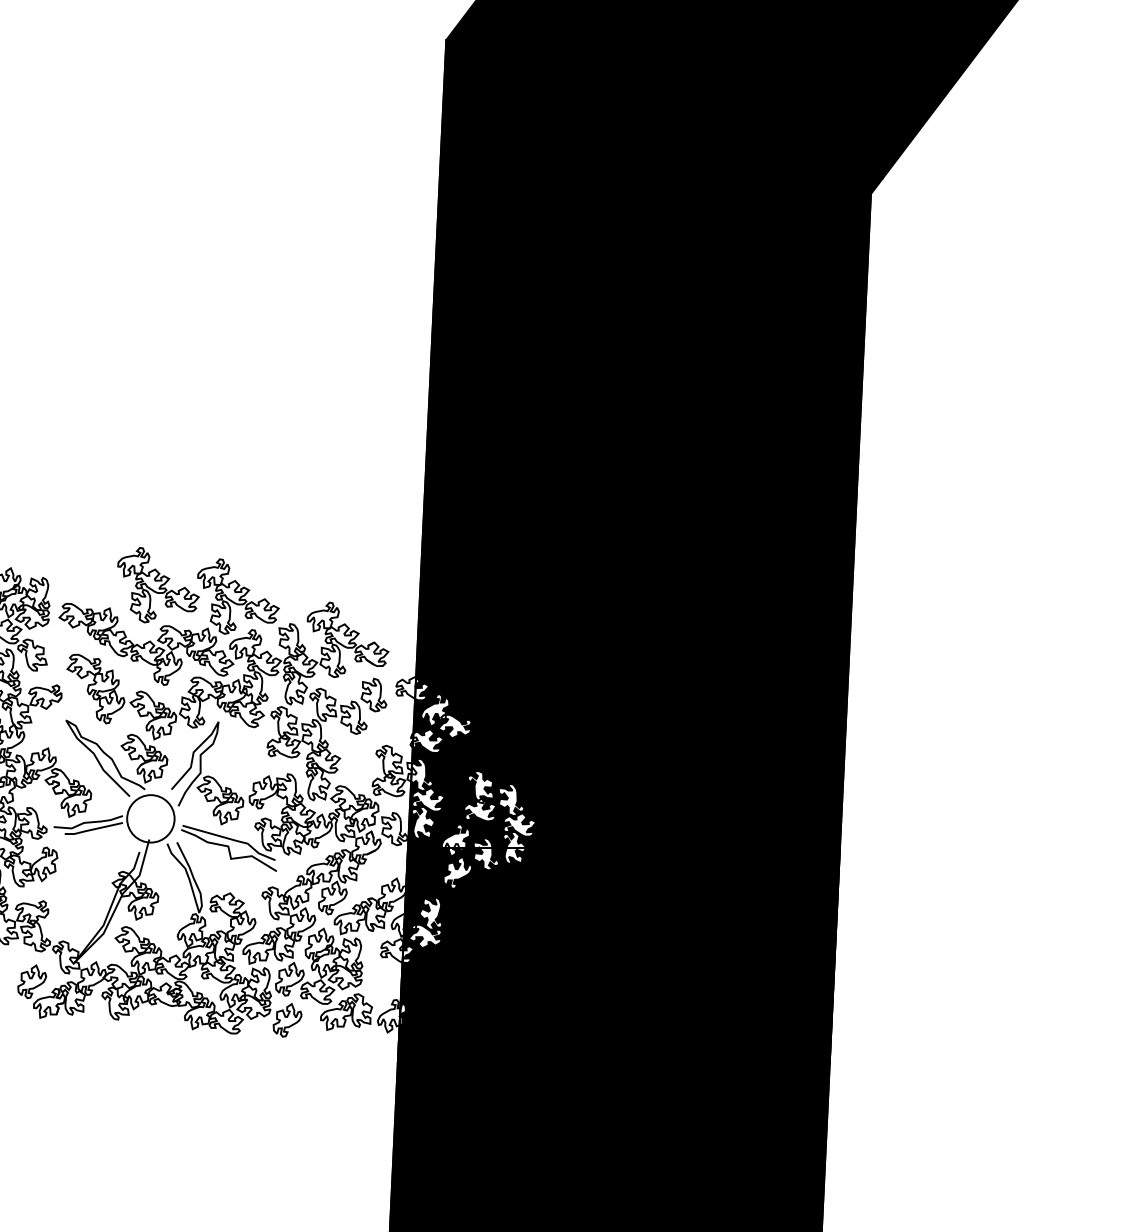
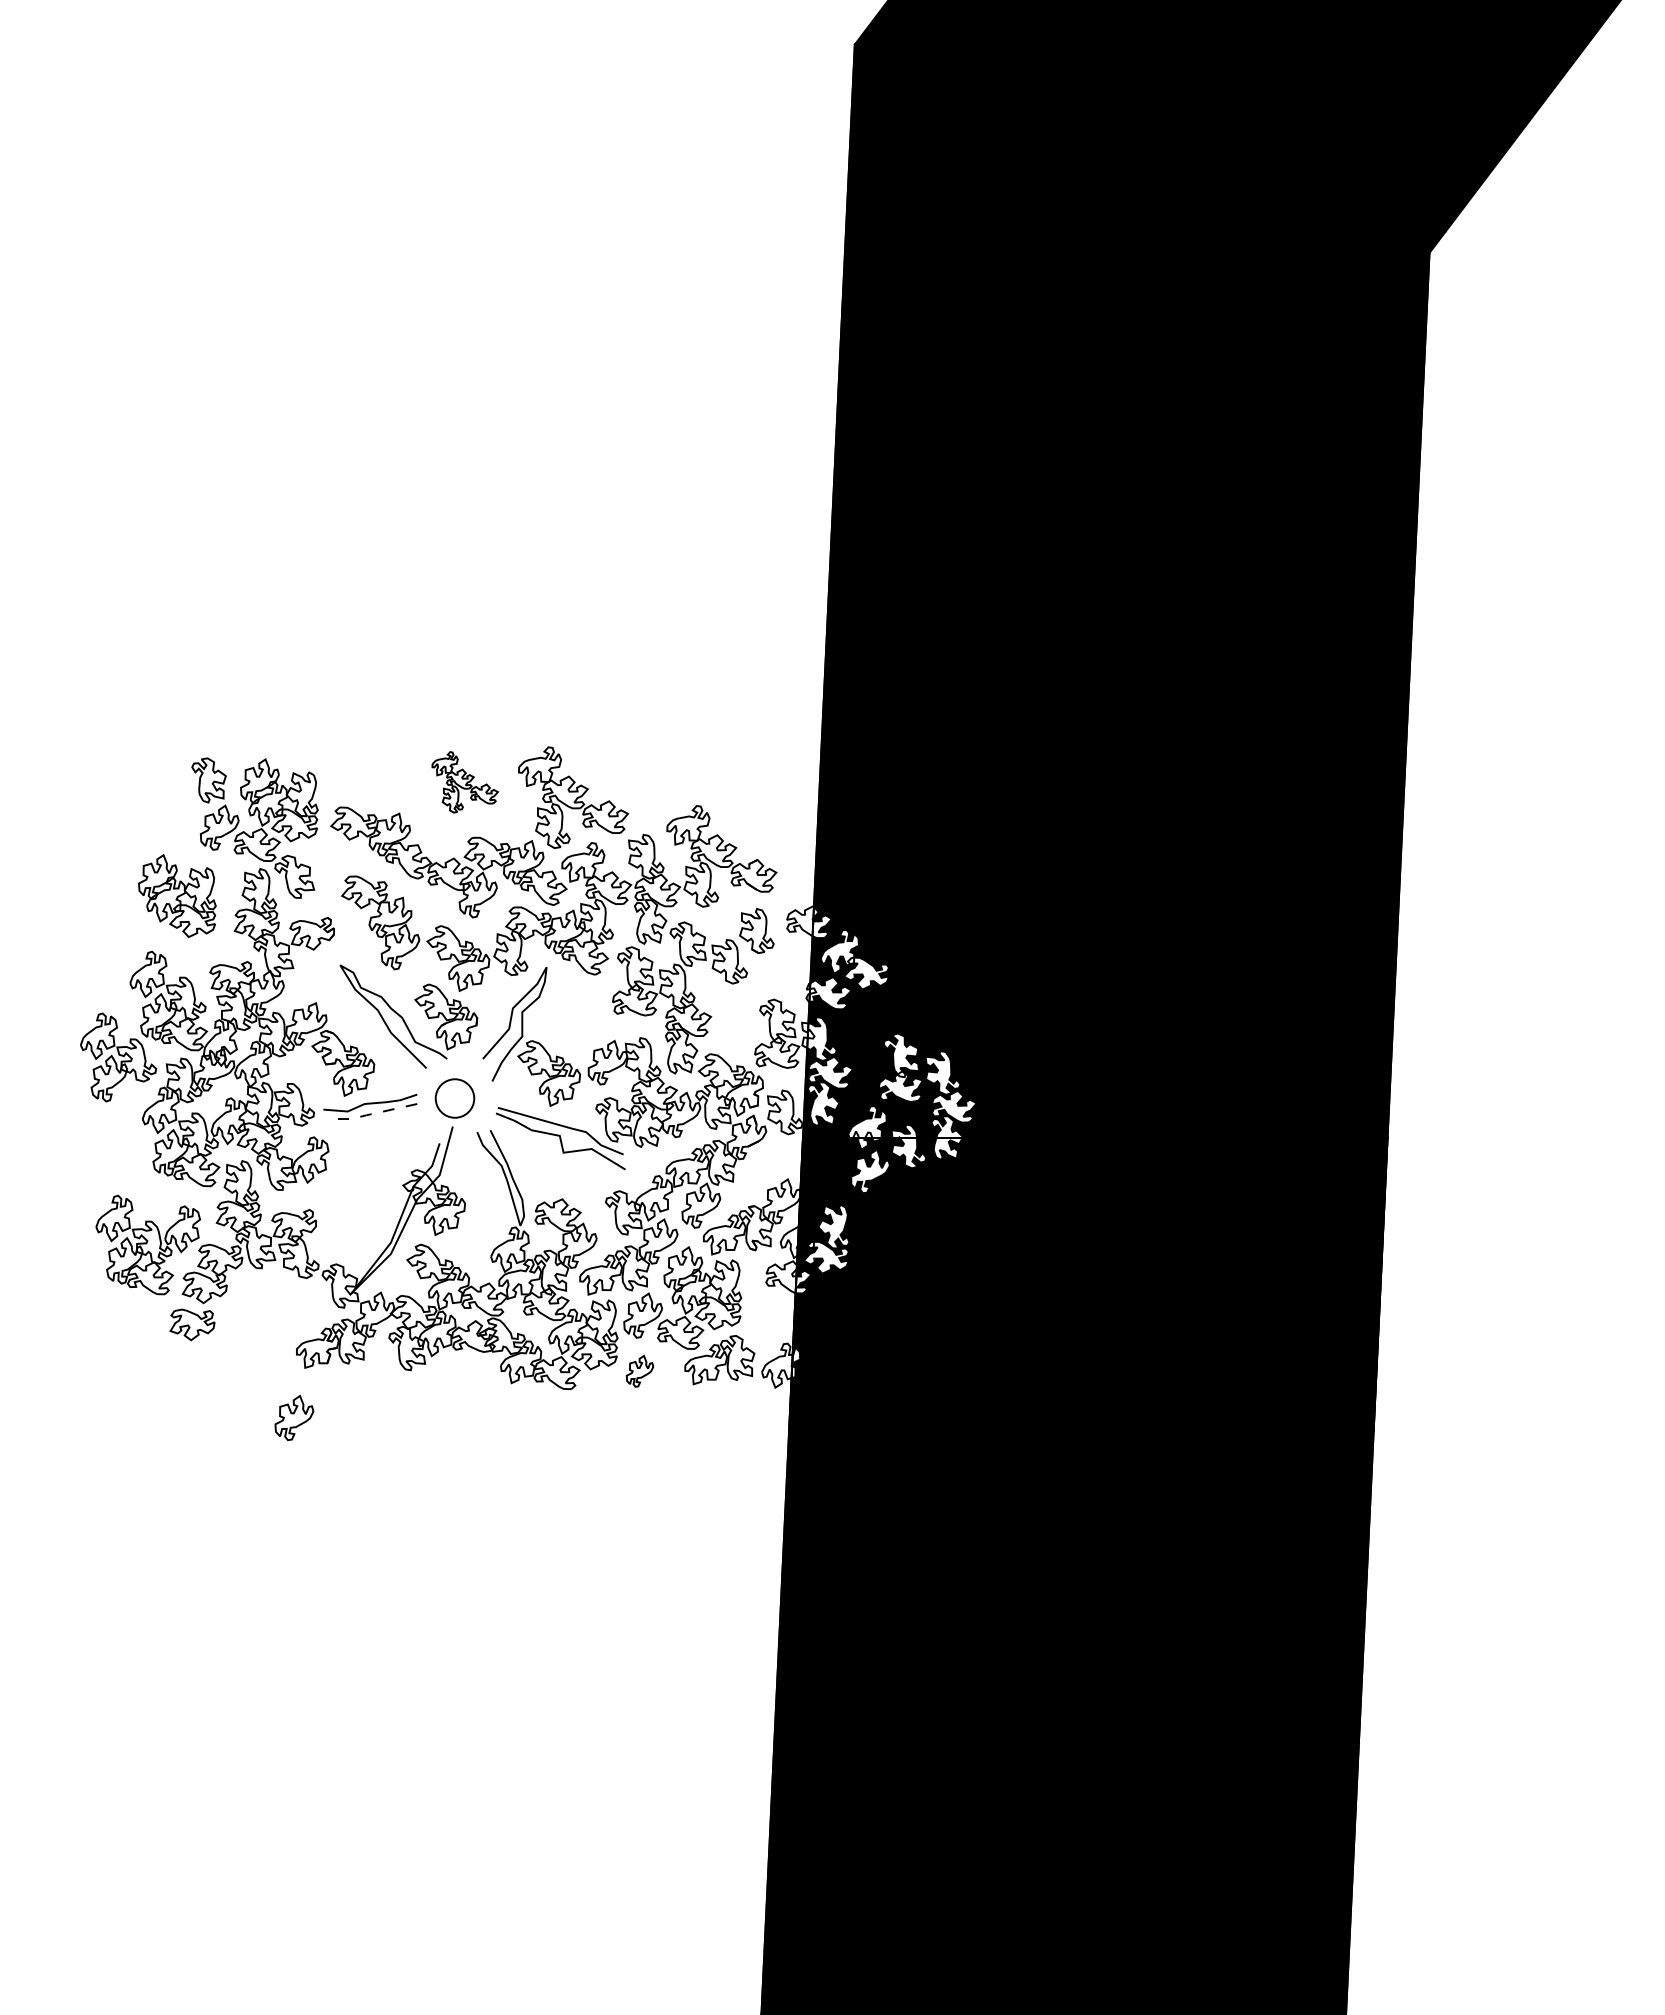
part: (157, 585) -> (464, 782), size x0.6
circle: (150, 818) -> (454, 1098), size x0.6
line: (92, 829) -> (376, 1113), solid -> dashed
part: (32, 981) -> (294, 1417), moved
part: (287, 1020) -> (639, 1371), size x0.7

